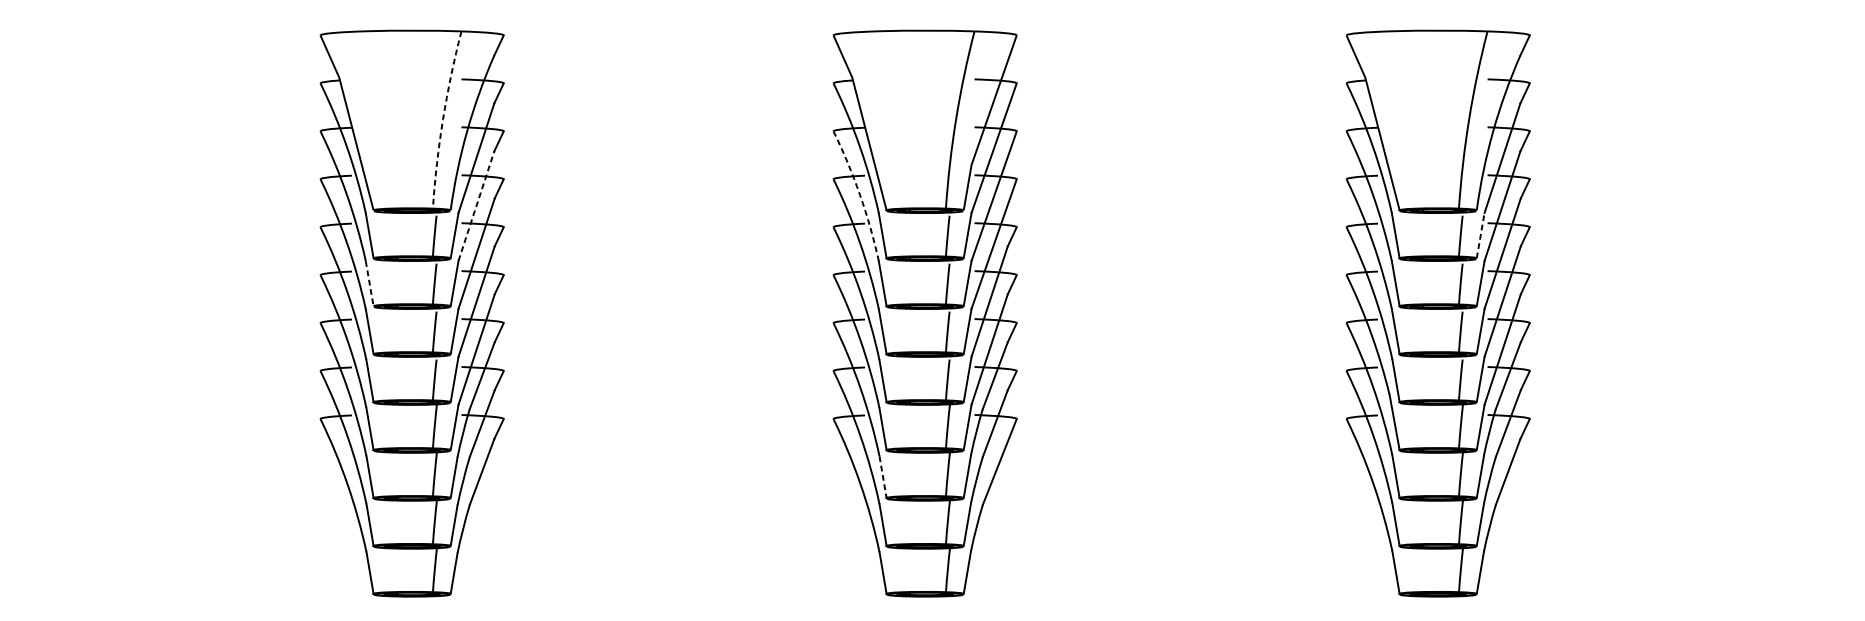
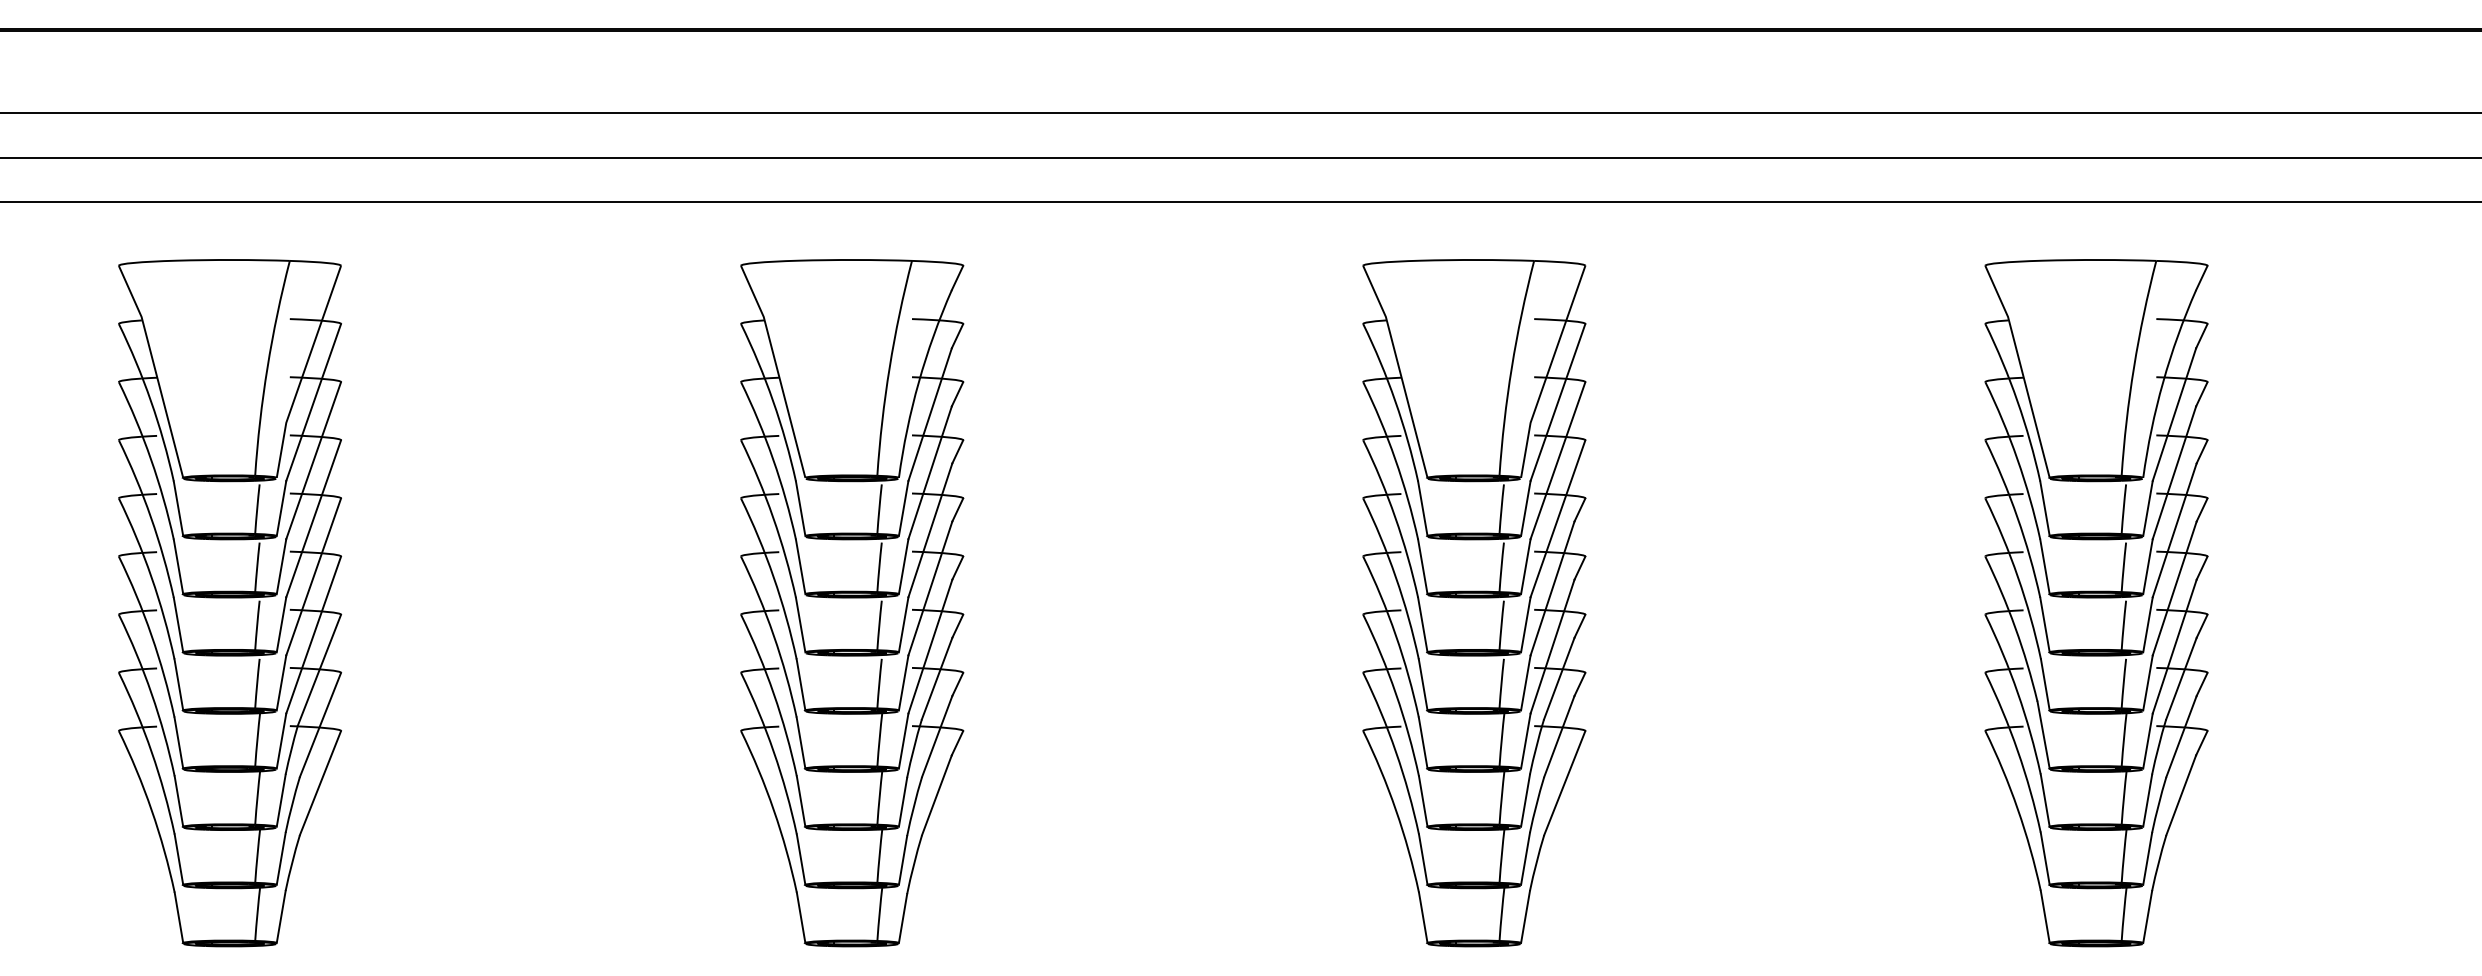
arc: (442, 119) -> (889, 367), dashed -> solid
arc: (860, 195) -> (1395, 459), dashed -> solid
line: (476, 205) -> (930, 472), dashed -> solid
line: (1480, 235) -> (2147, 508), dashed -> solid
line: (369, 283) -> (800, 566), dashed -> solid
line: (883, 477) -> (1423, 801), dashed -> solid

